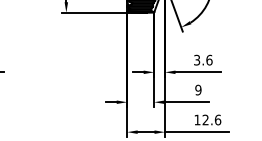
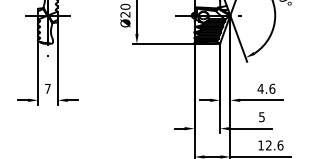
text: (196, 59) -> (260, 88), 3.6 -> 4.6
text: (197, 89) -> (261, 116), 9 -> 5

